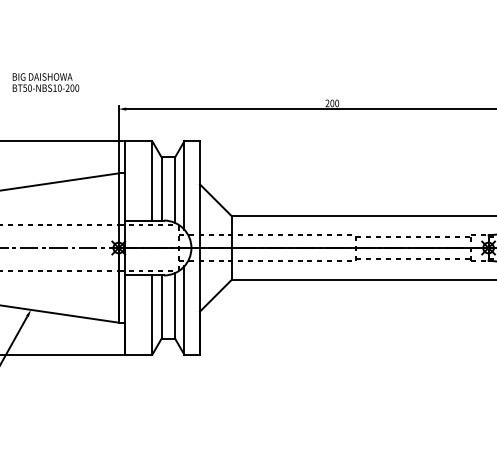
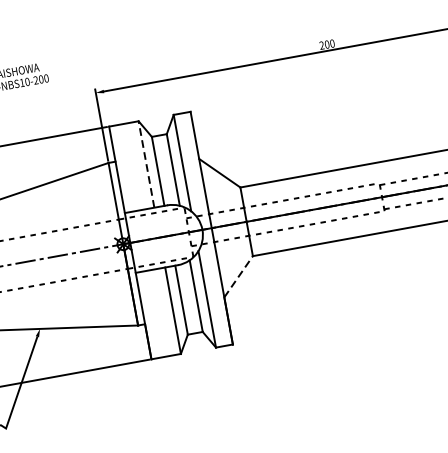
line: (152, 180) -> (146, 164), solid -> dashed
line: (216, 295) -> (239, 276), solid -> dashed

